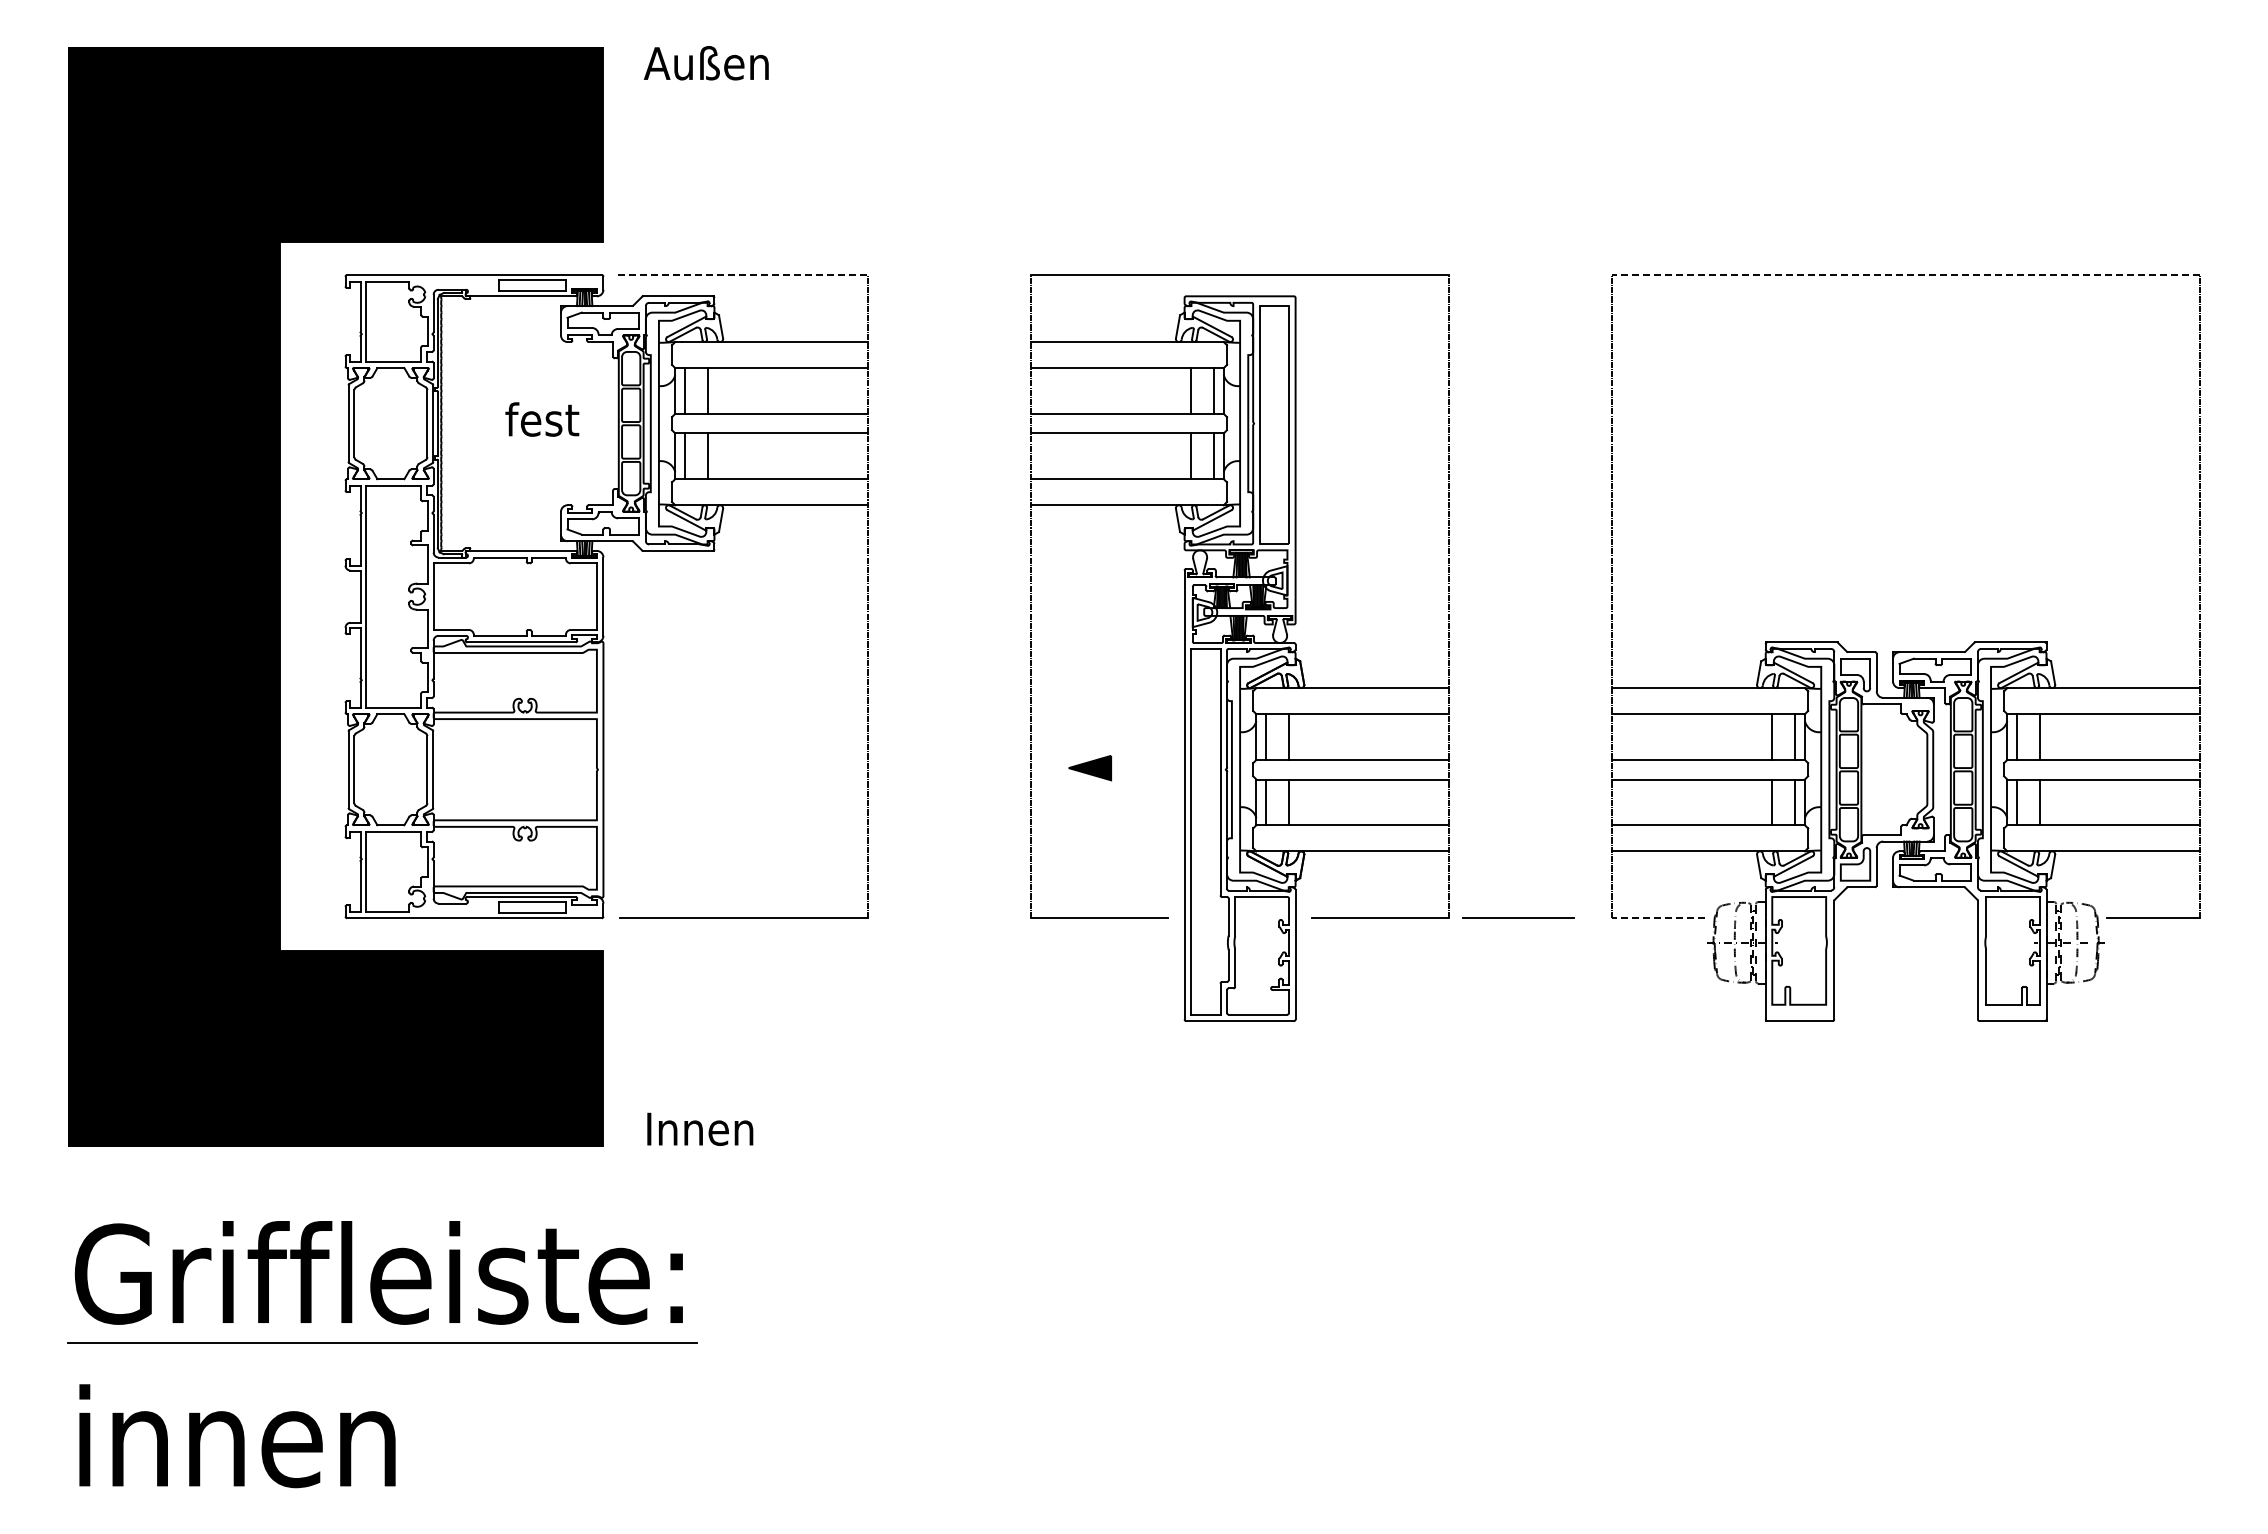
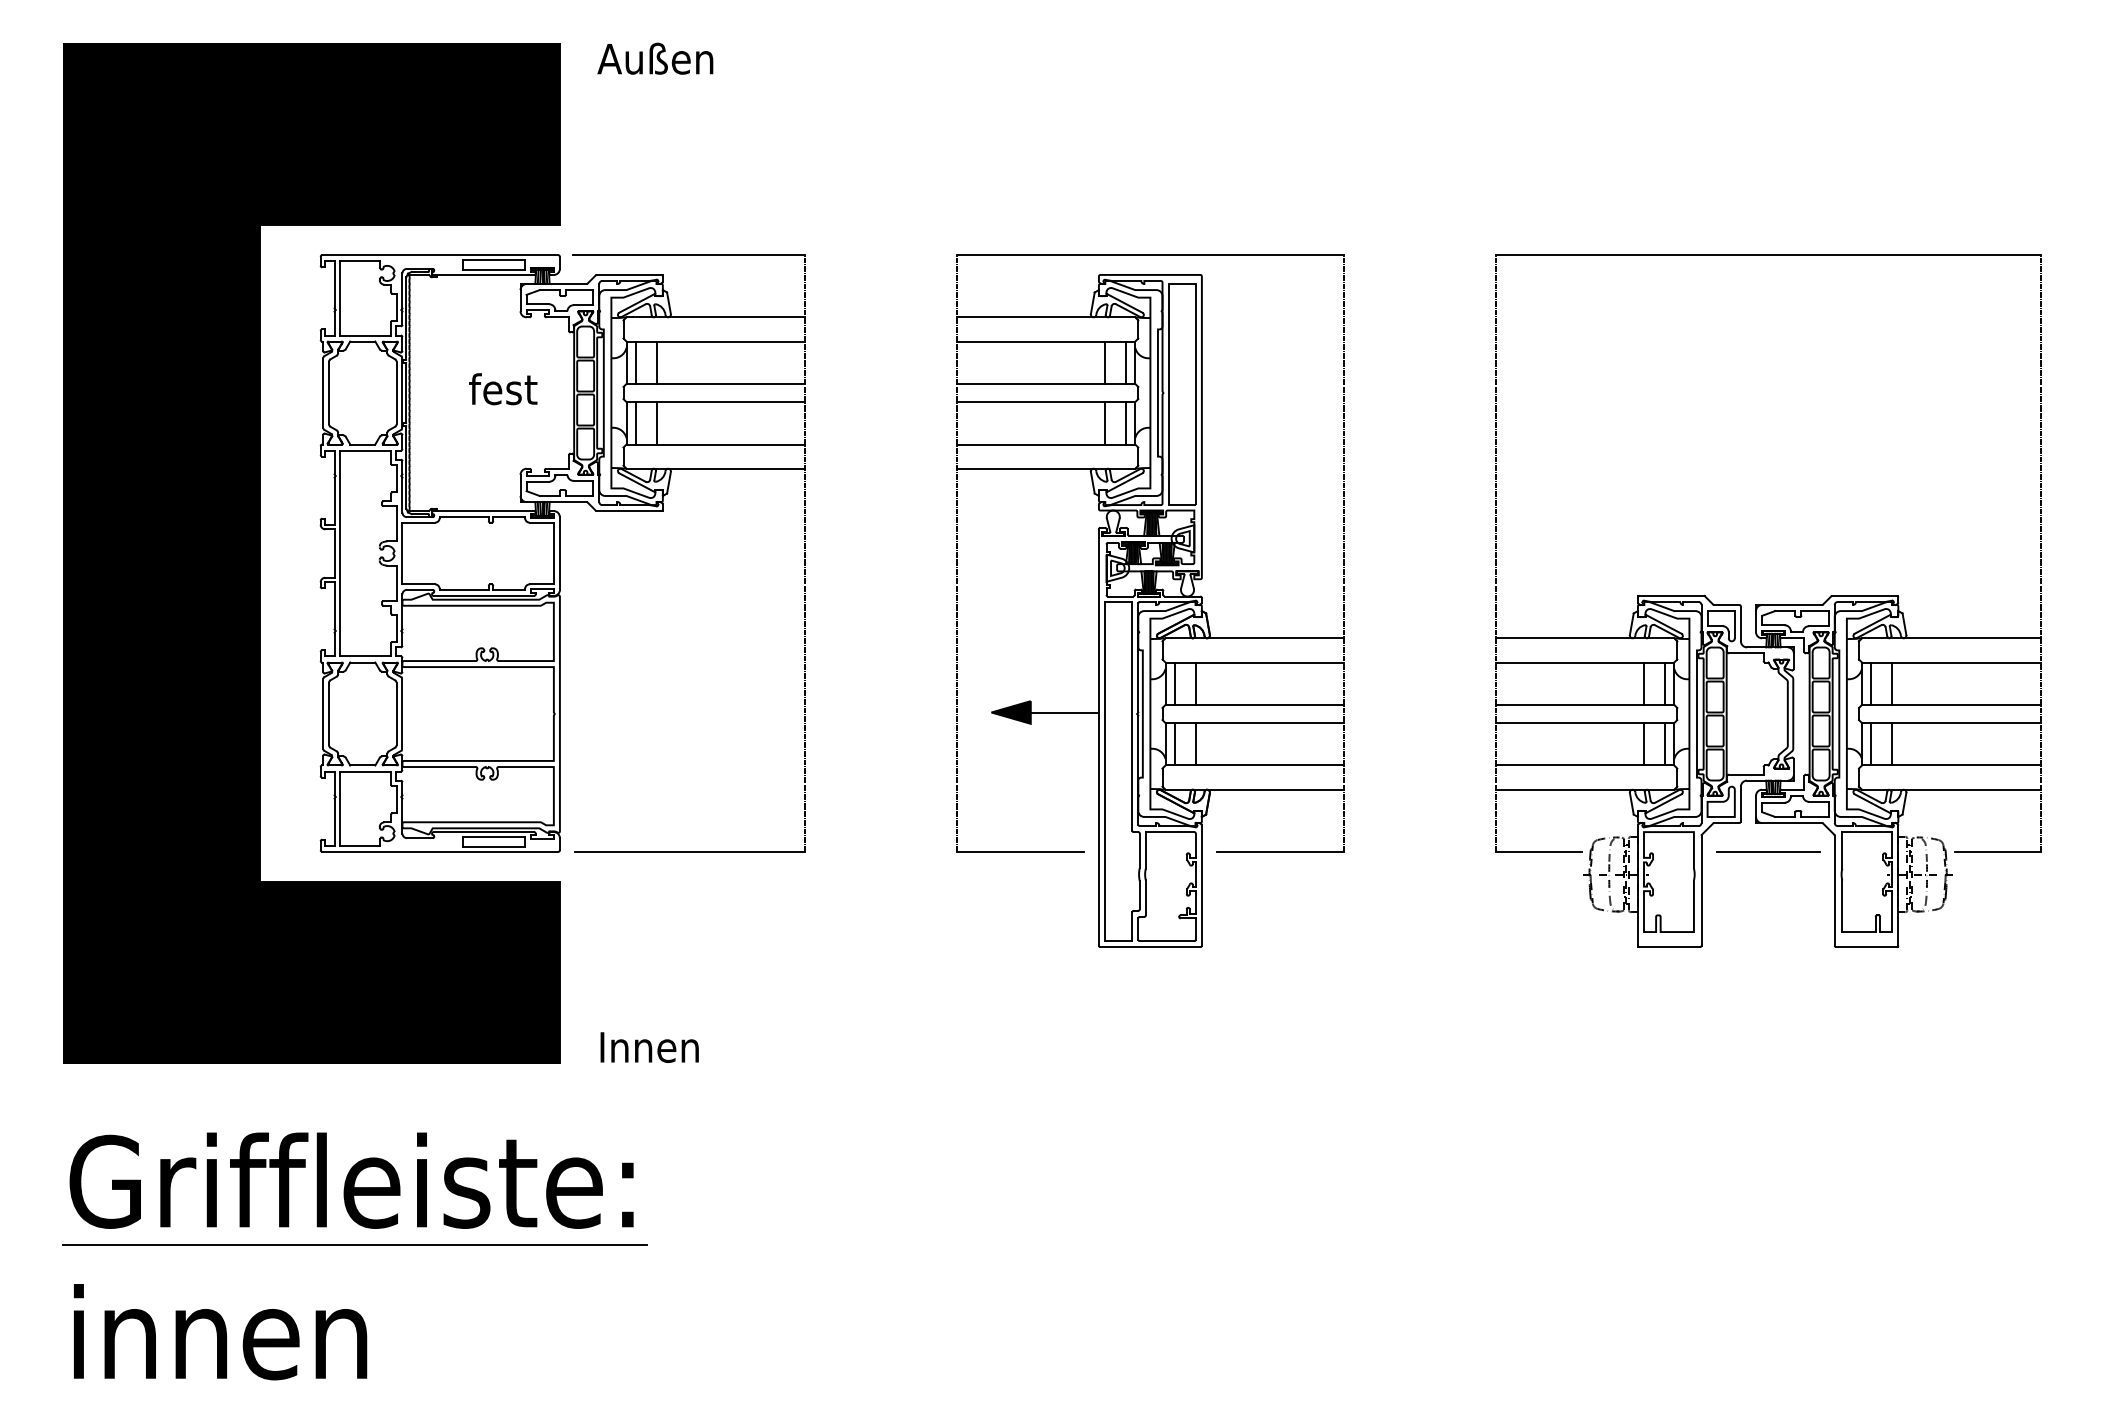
line: (742, 275) -> (688, 255), dashed -> solid
line: (1906, 275) -> (1768, 255), dashed -> solid
line: (1147, 768) -> (1064, 712), added
line: (1518, 917) -> (1768, 851), moved
line: (1658, 918) -> (1538, 852), dashed -> solid

